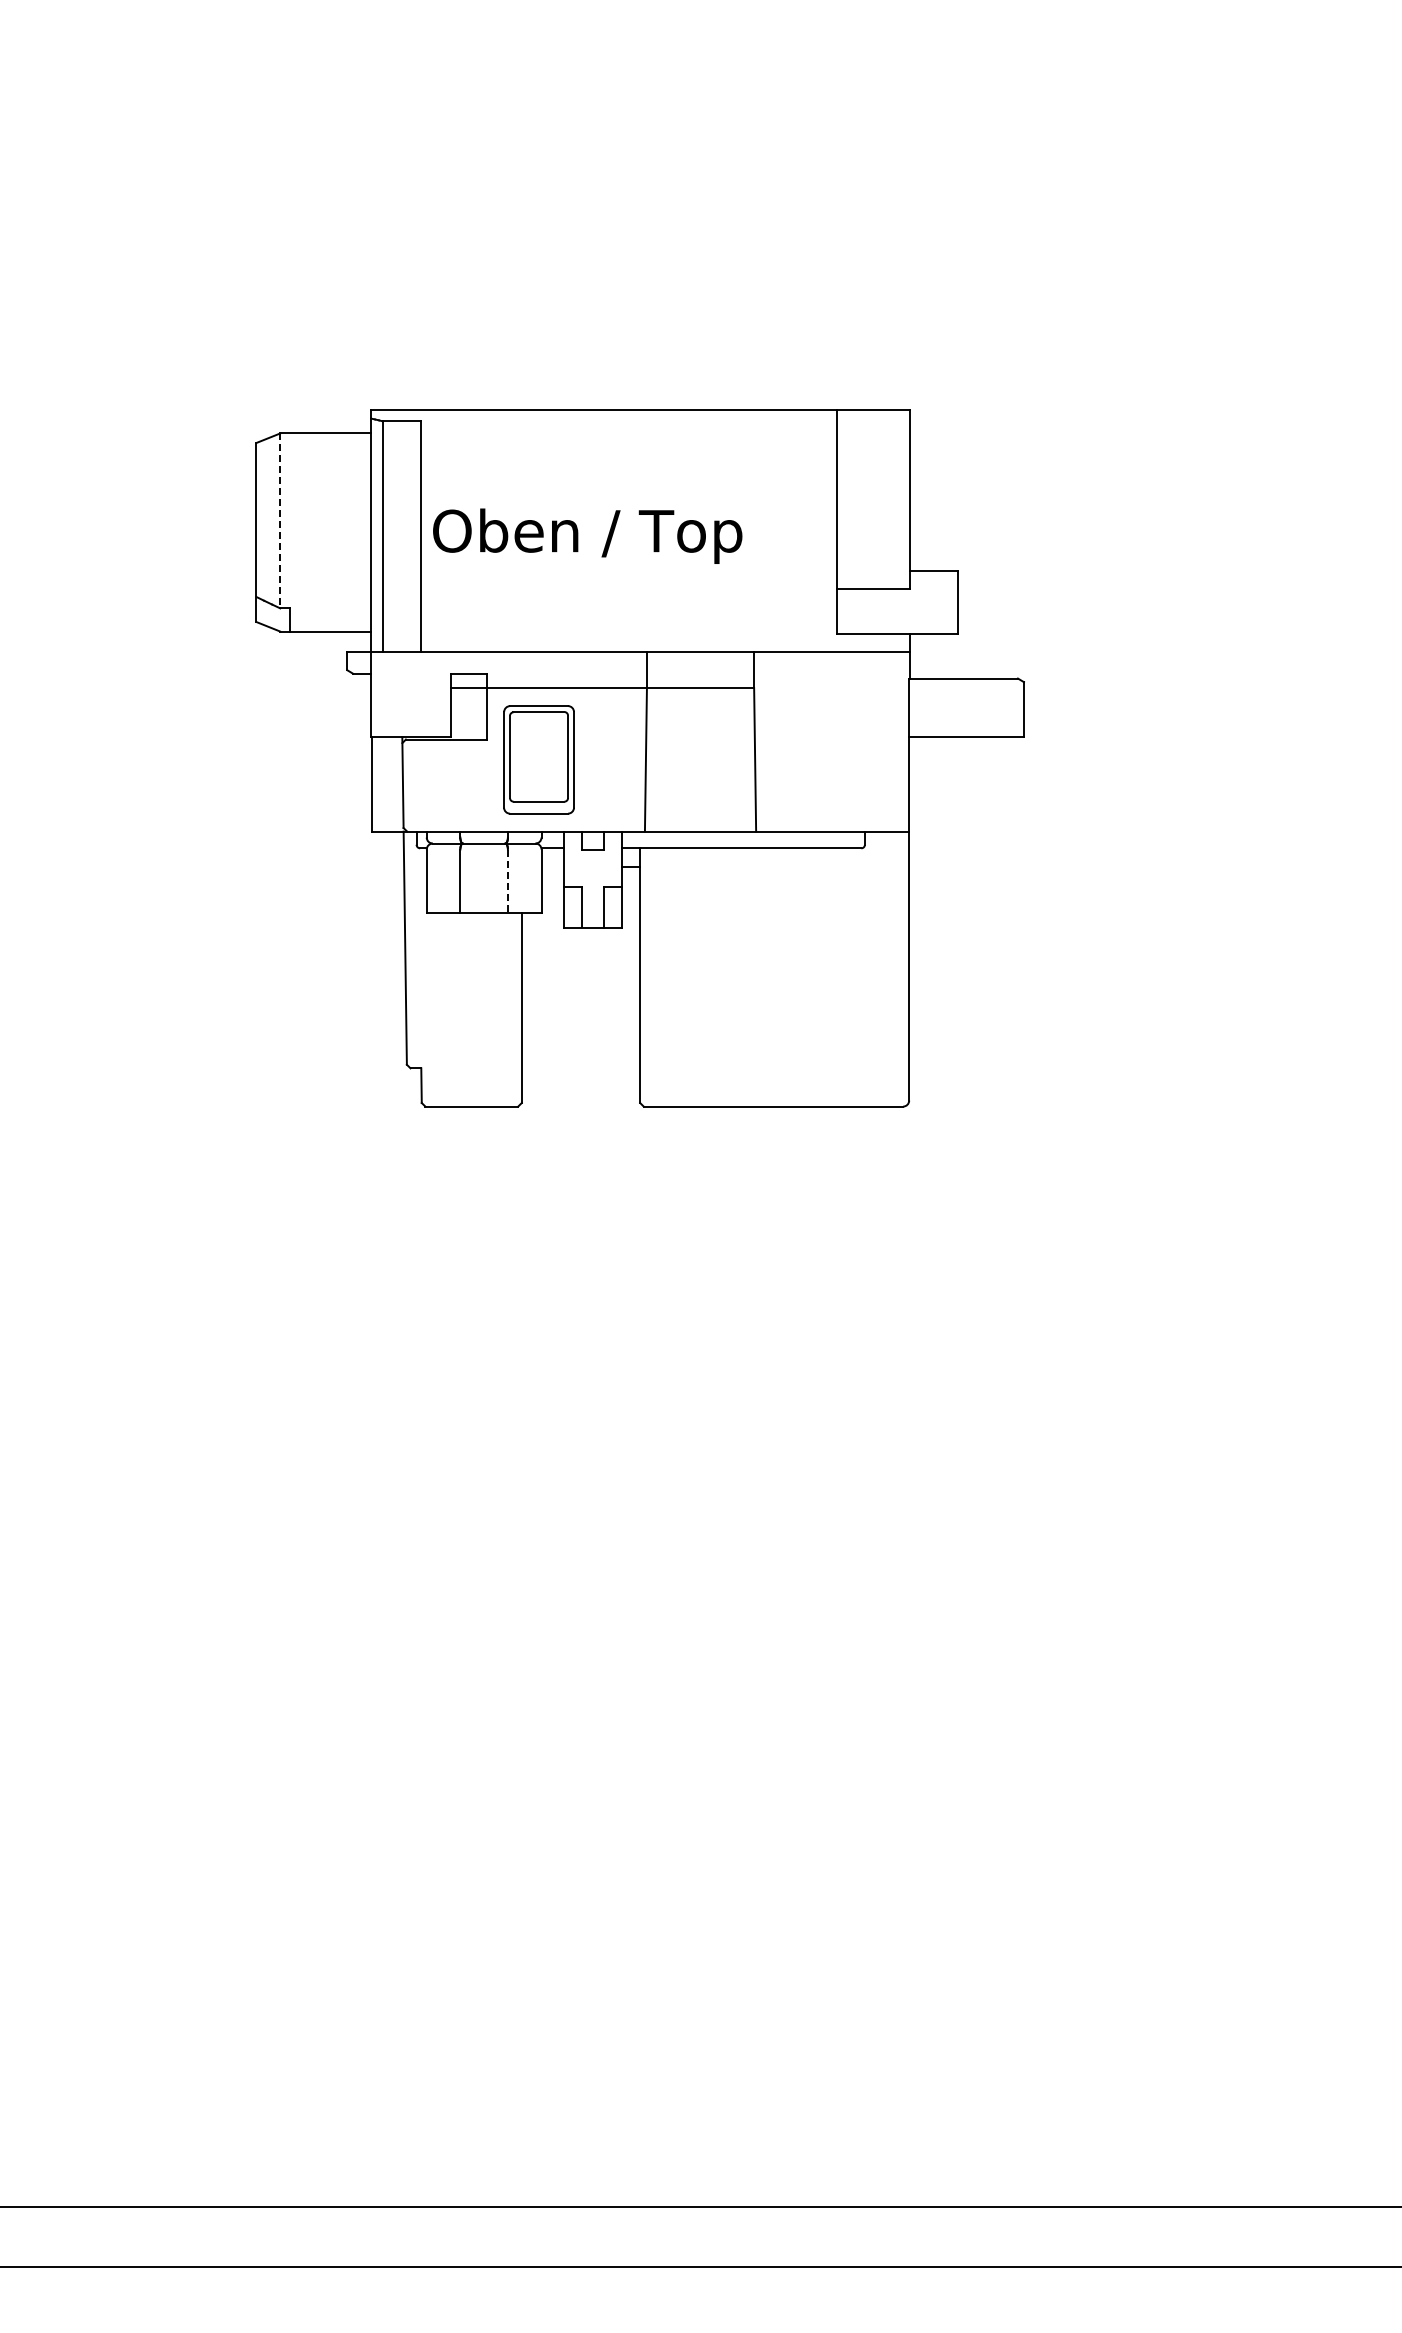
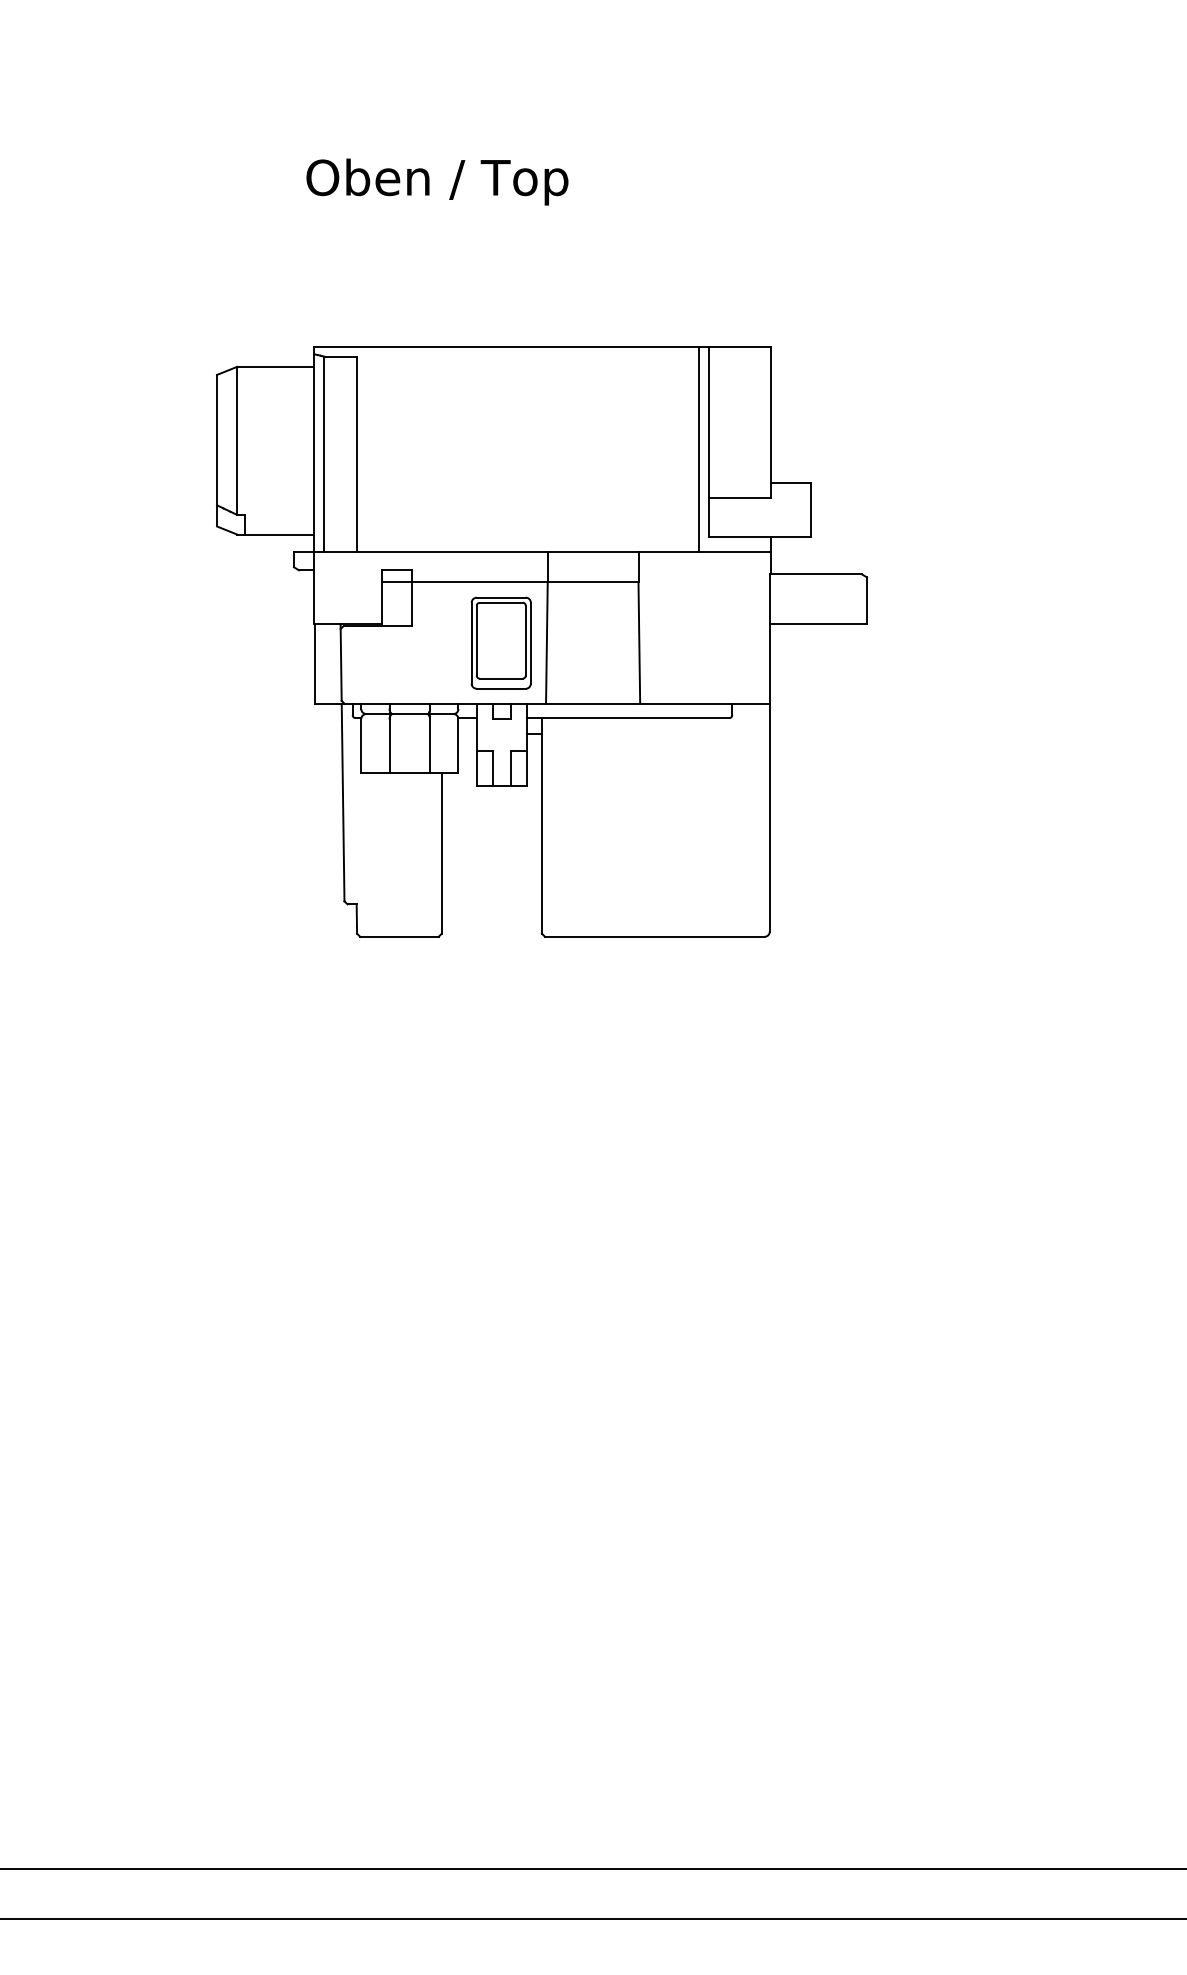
line: (280, 521) -> (237, 441), dashed -> solid
line: (826, 530) -> (699, 448), added
text: (587, 535) -> (437, 181), moved
part: (538, 759) -> (500, 642), moved
line: (507, 881) -> (429, 746), dashed -> solid

